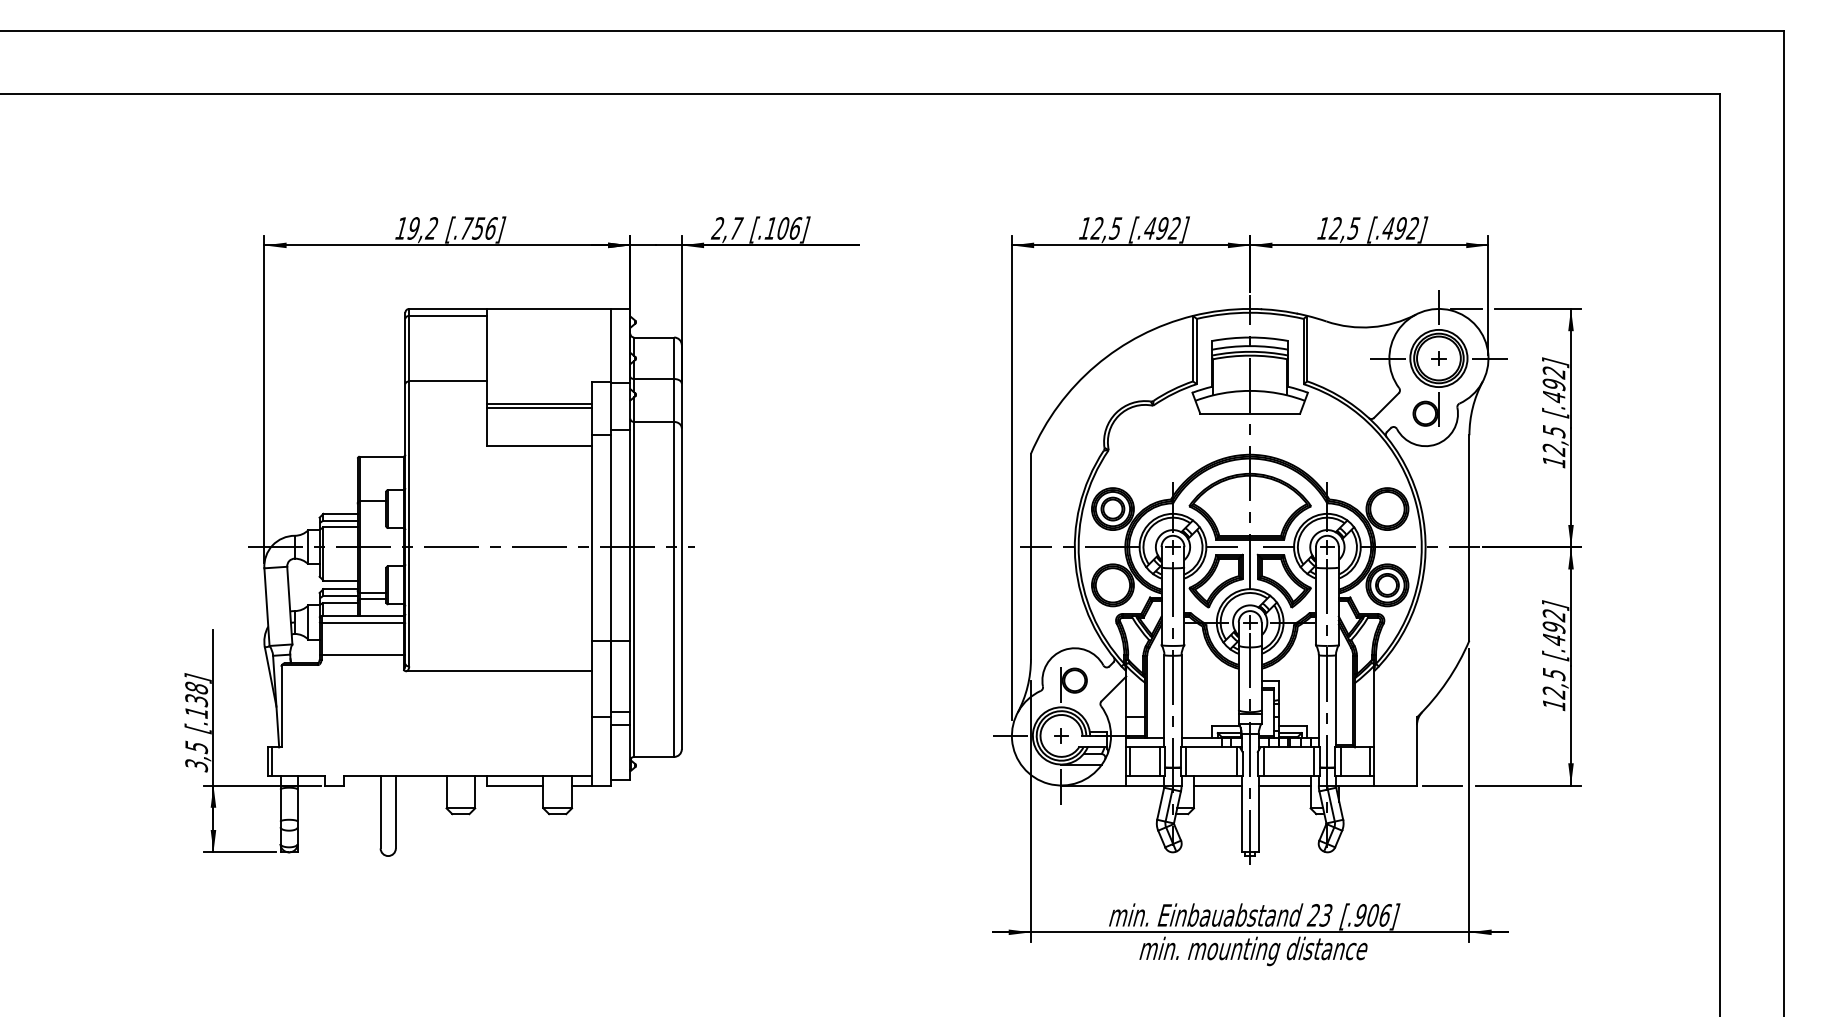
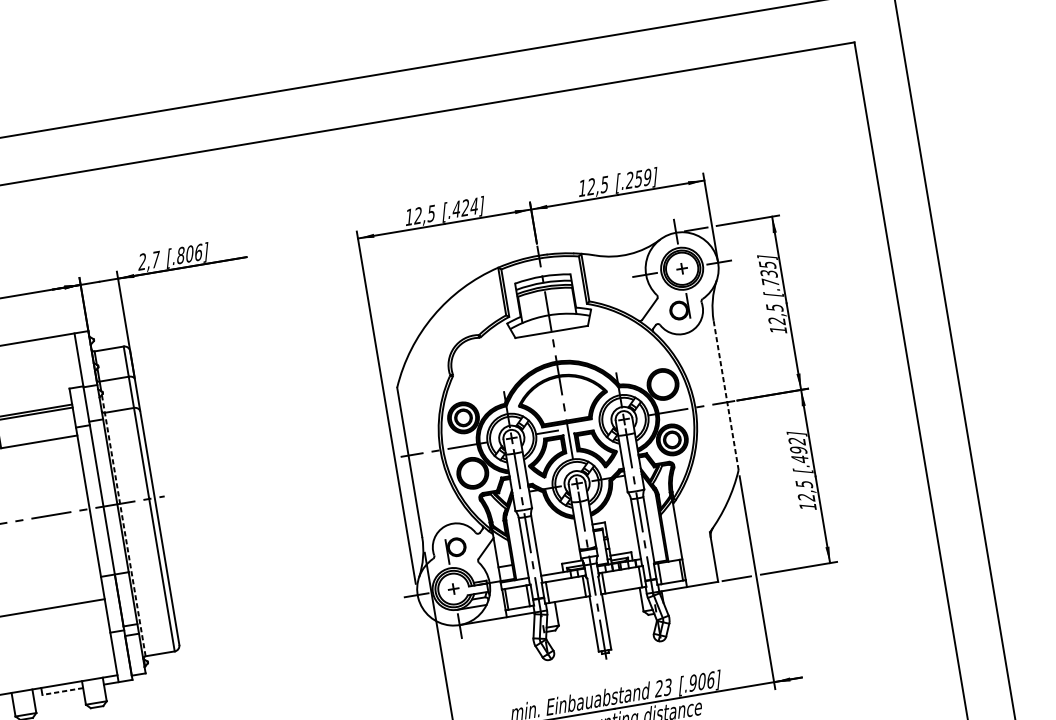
text: (770, 228) -> (180, 255), [.106] -> [.806]
text: (1167, 228) -> (469, 207), [.492] -> [.424]
text: (1399, 228) -> (637, 179), [.492] -> [.259]
text: (1553, 384) -> (768, 273), [.492] -> [.735]
line: (1469, 537) -> (726, 395), solid -> dashed
line: (1278, 547) -> (588, 425), removed
line: (634, 577) -> (124, 525), solid -> dashed
line: (514, 785) -> (62, 691), solid -> dashed
line: (1217, 785) -> (573, 606), removed
line: (1284, 785) -> (621, 597), removed

